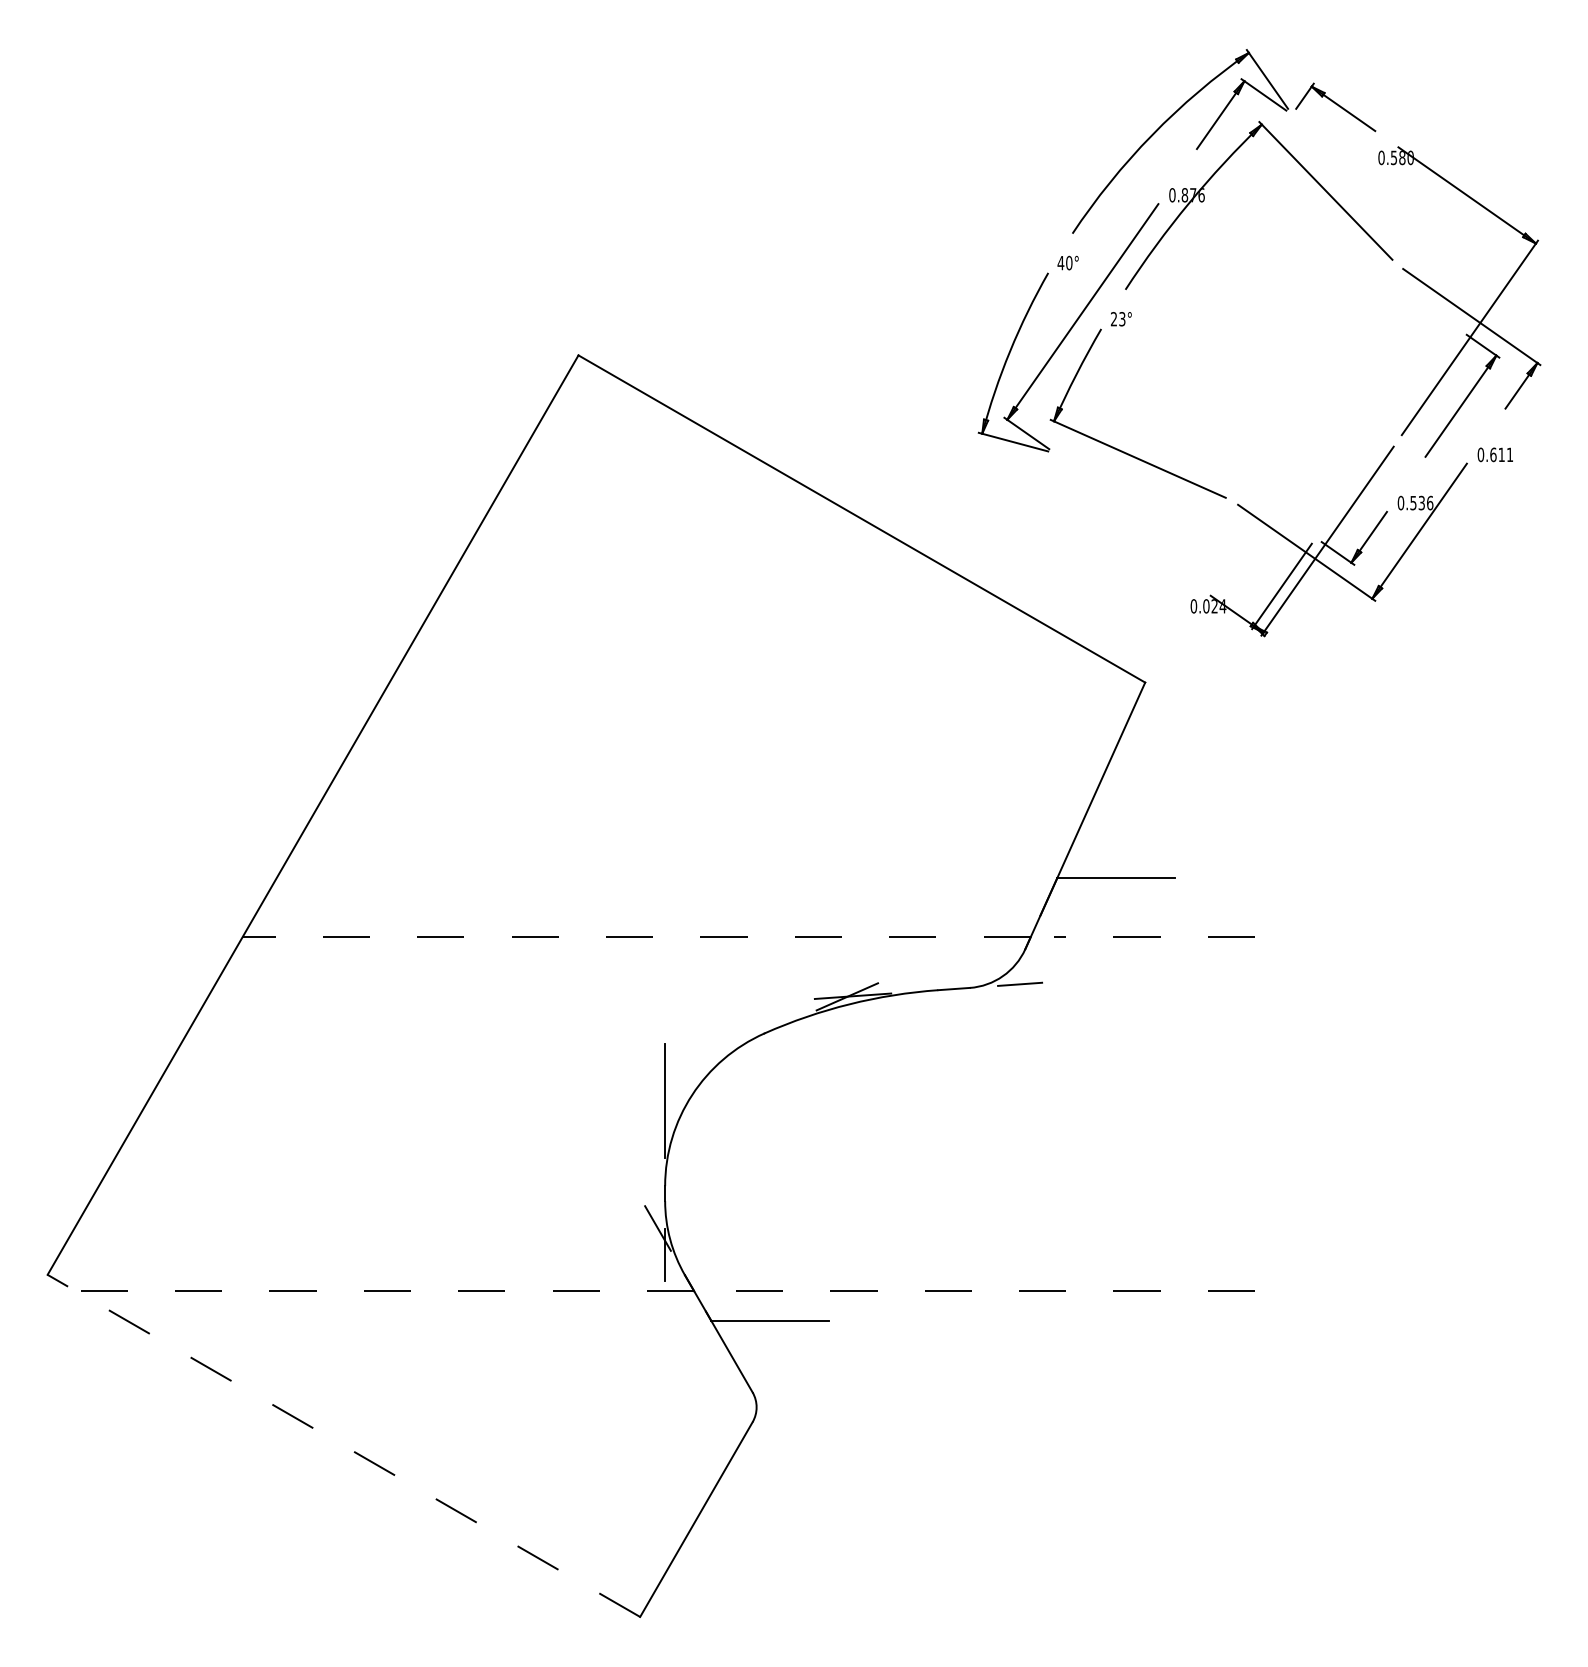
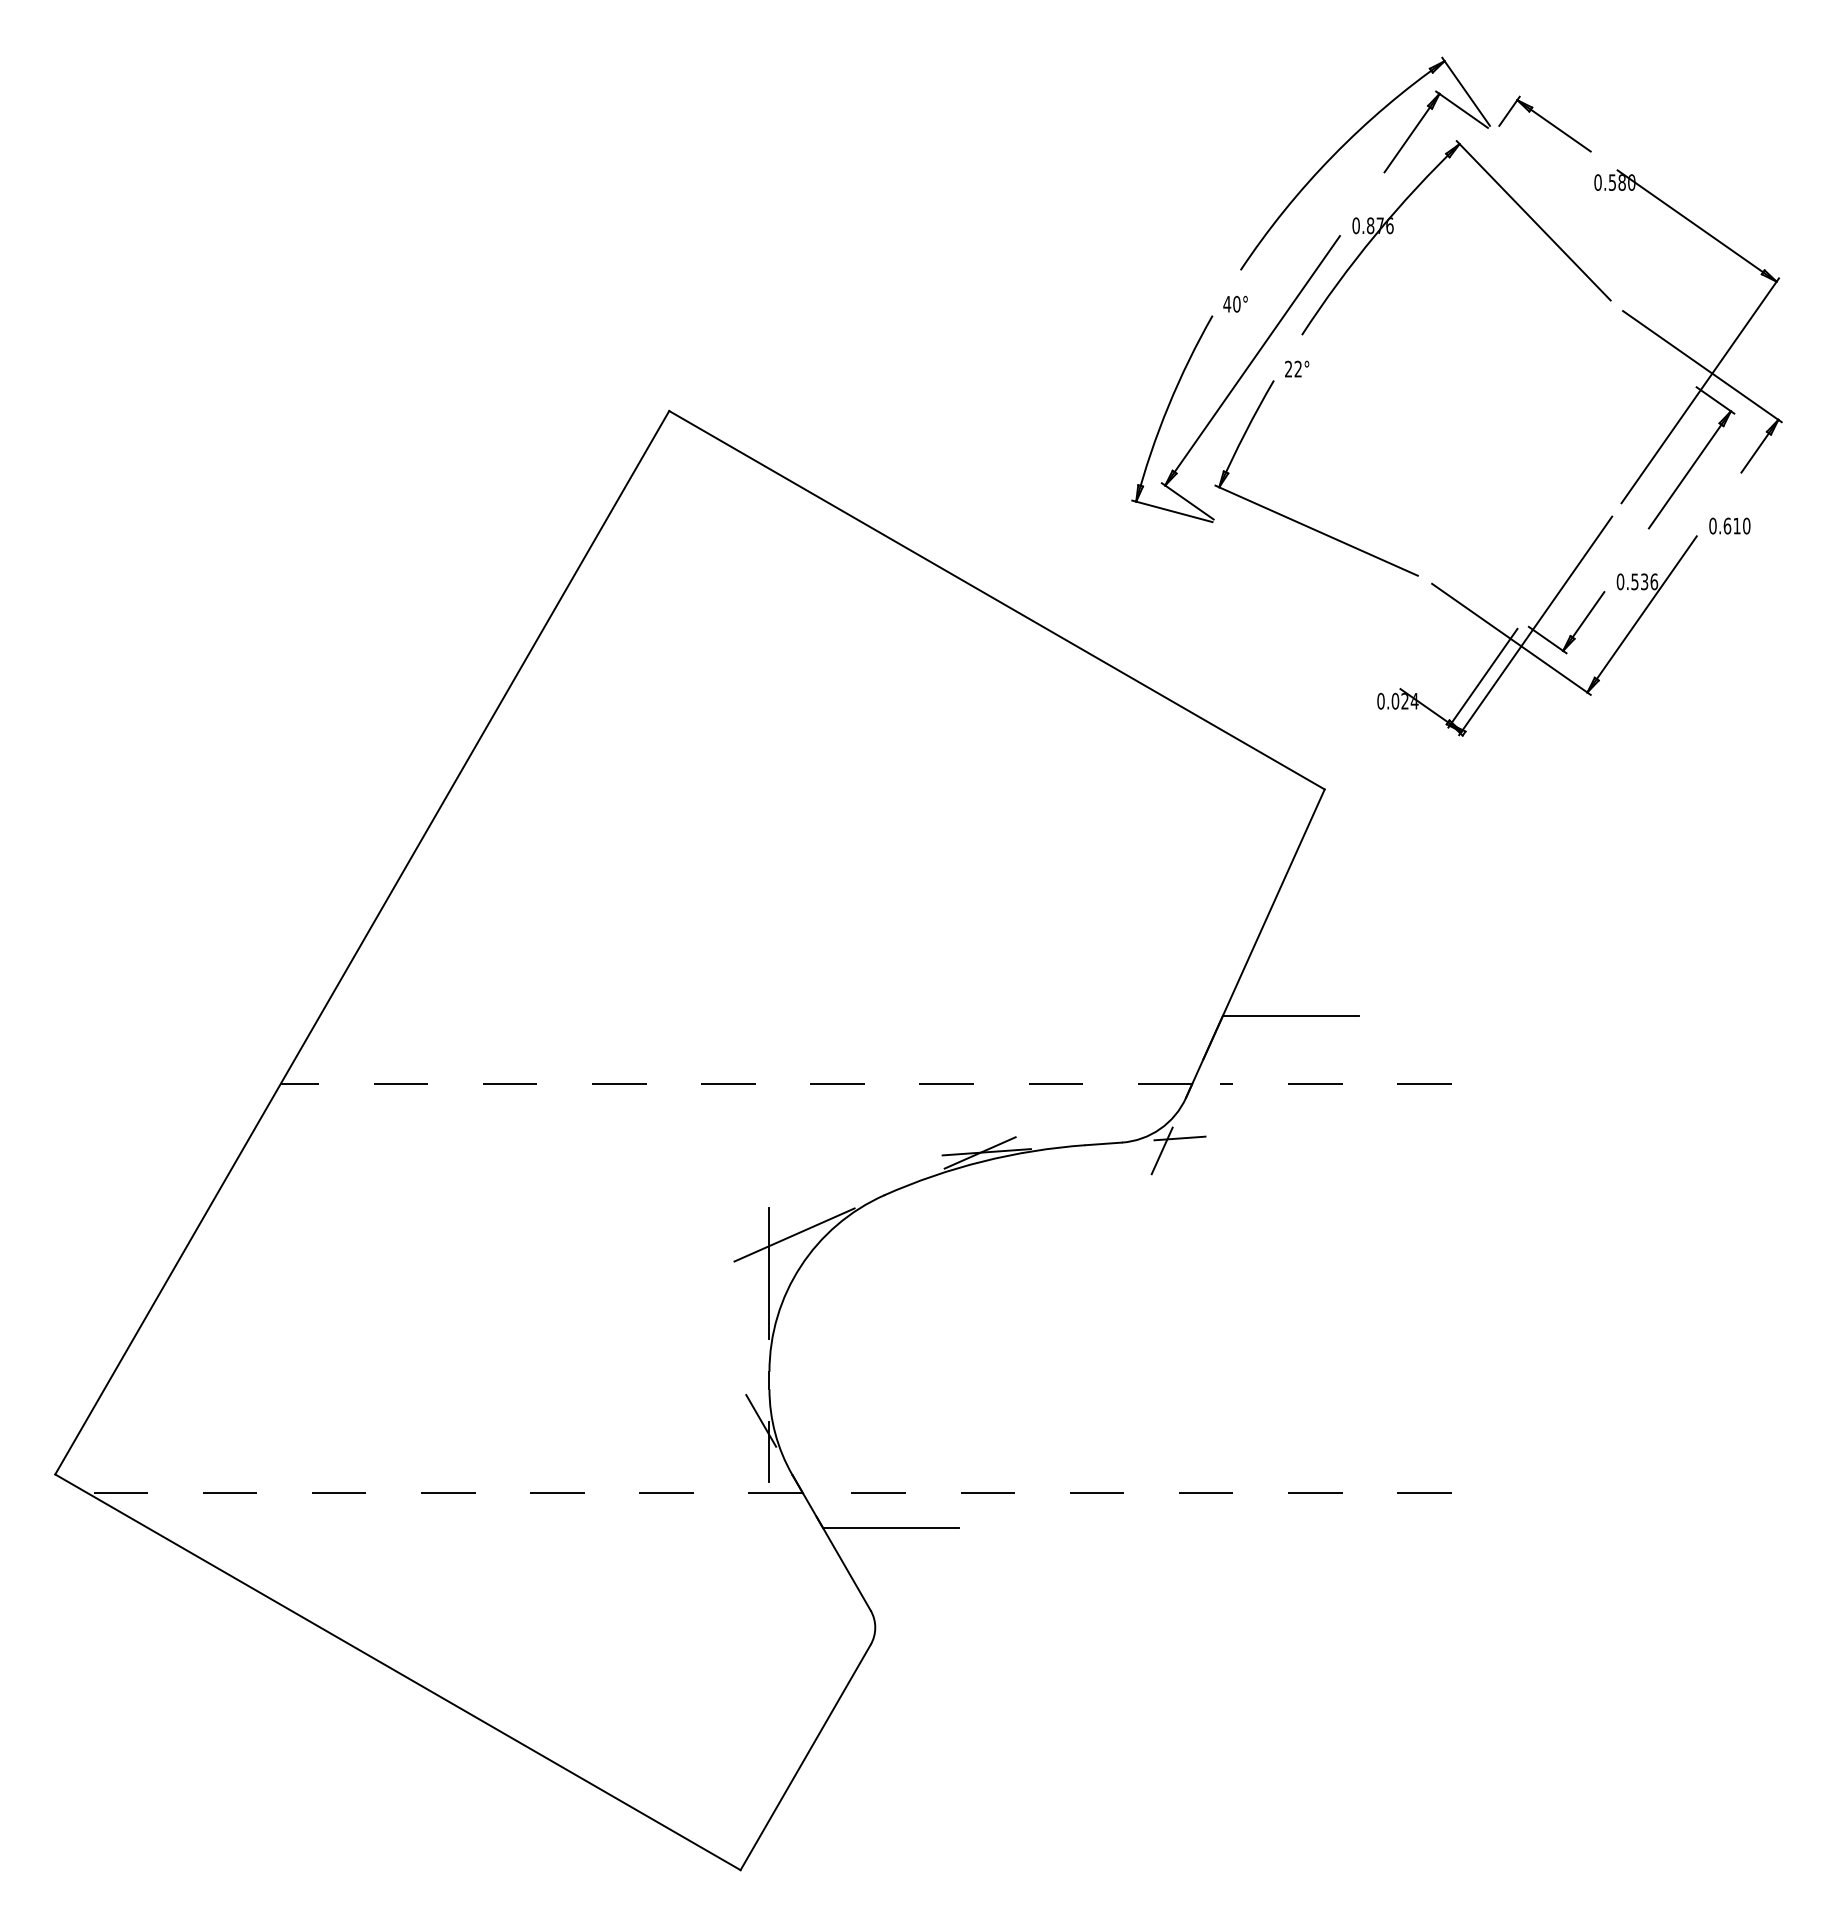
text: (1121, 319) -> (1297, 369), 23° -> 22°
text: (1509, 454) -> (1746, 525), 0.611 -> 0.610
line: (1004, 994) -> (1161, 1150), added
line: (686, 1067) -> (794, 1234), added
line: (343, 1446) -> (397, 1672), dashed -> solid

